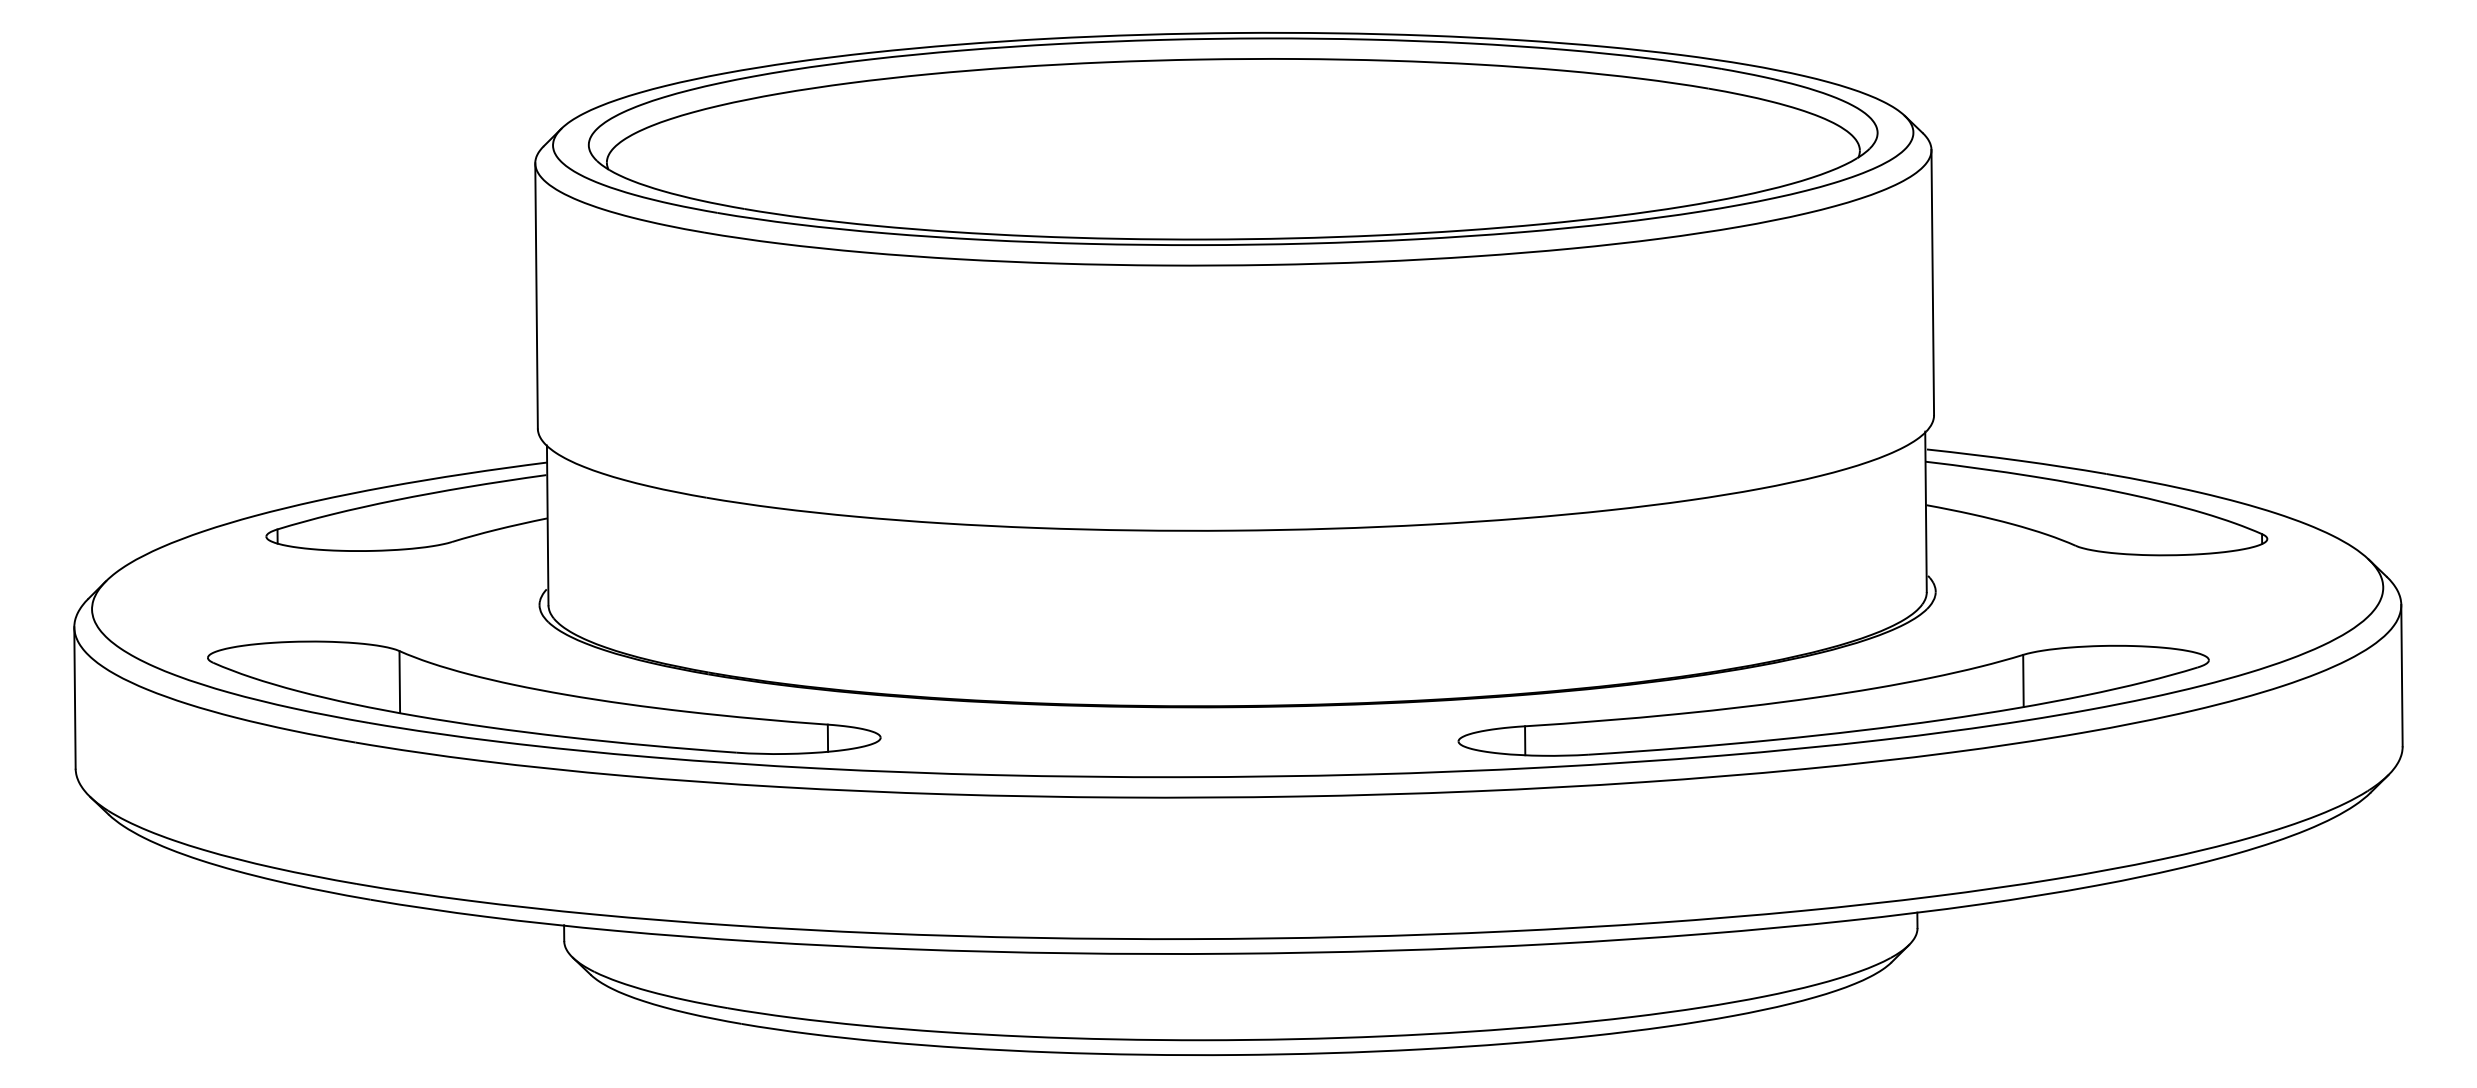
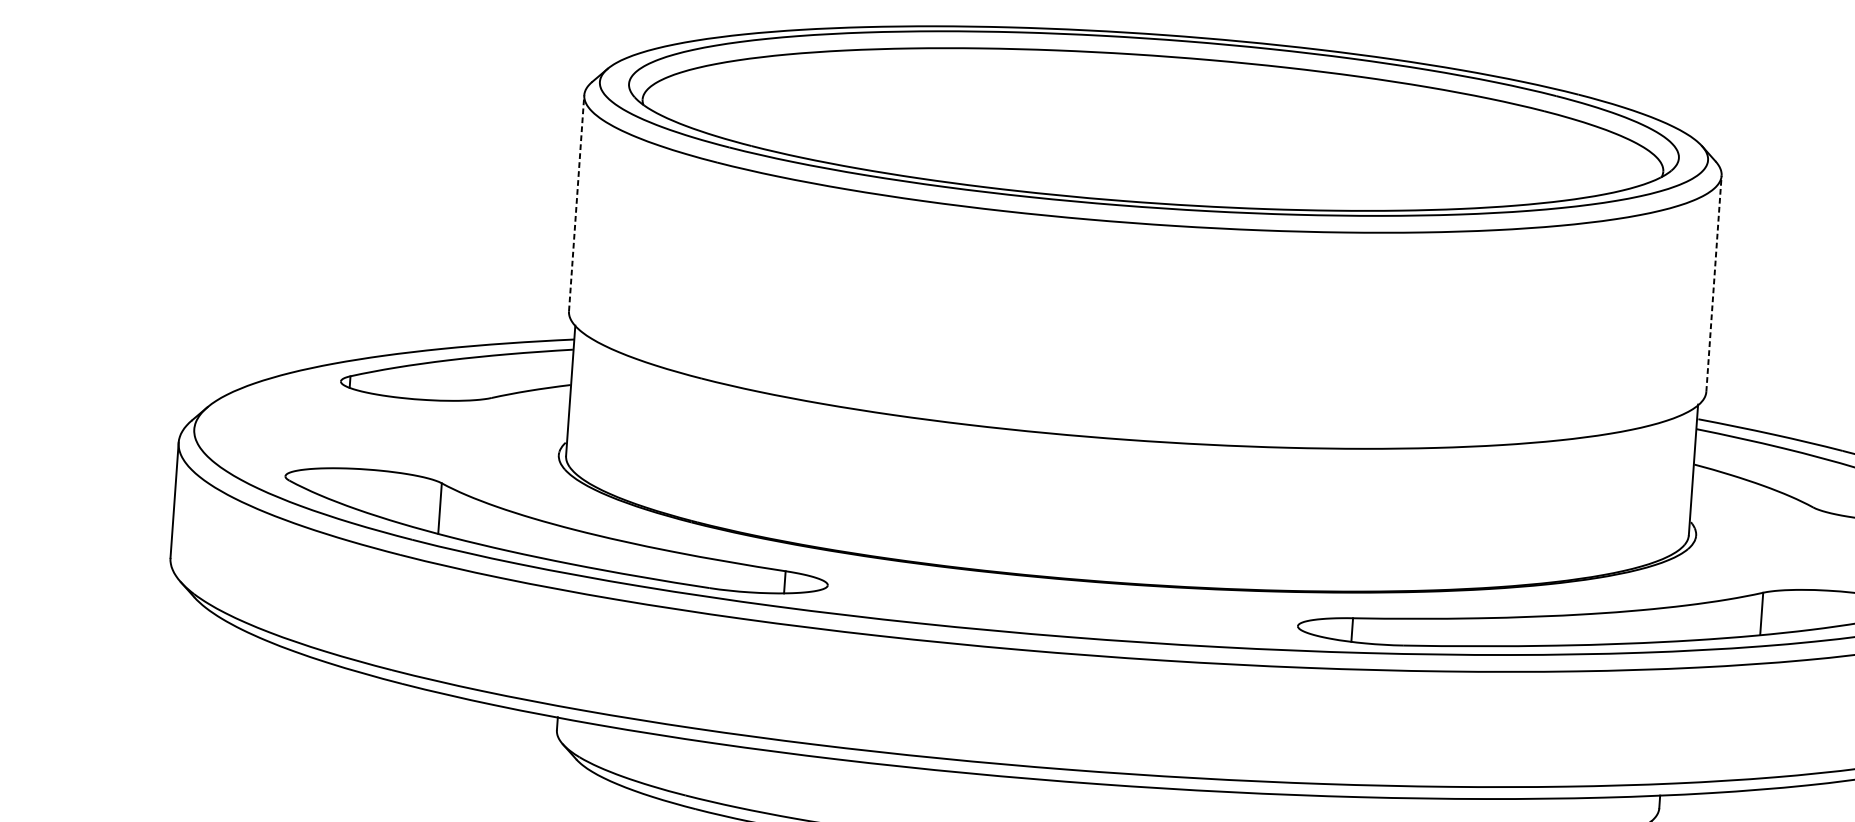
line: (1932, 282) -> (1713, 283), solid -> dashed
line: (536, 296) -> (576, 203), solid -> dashed

